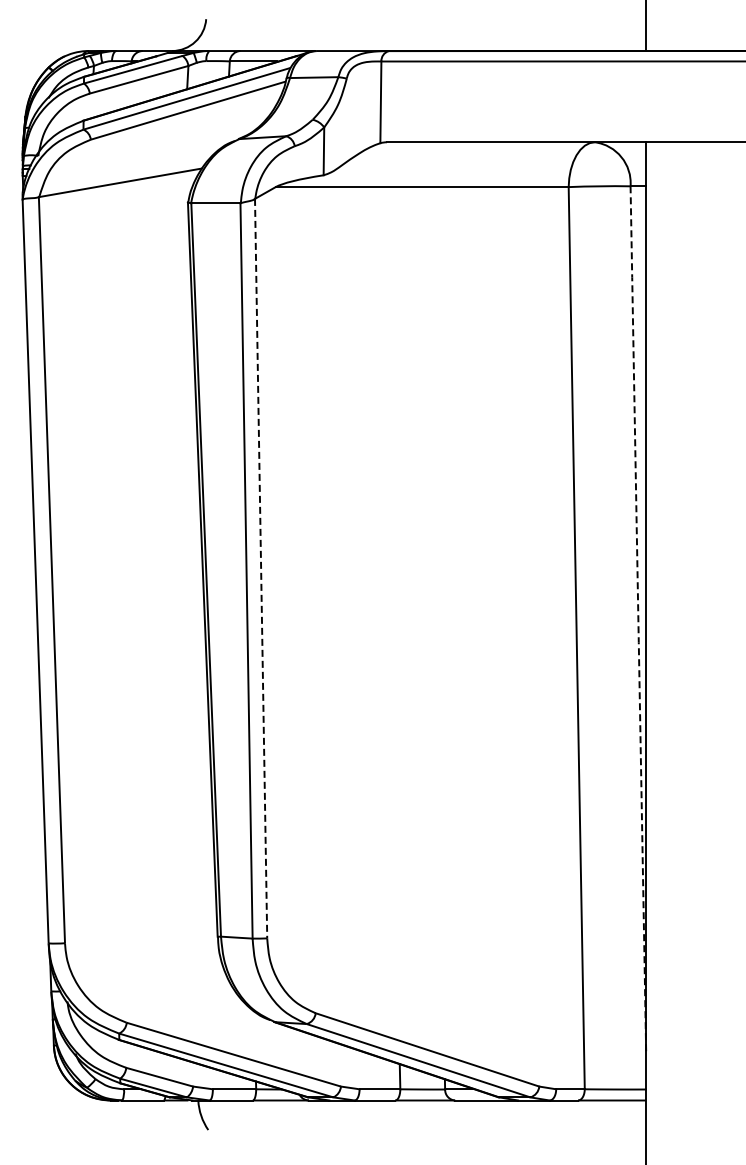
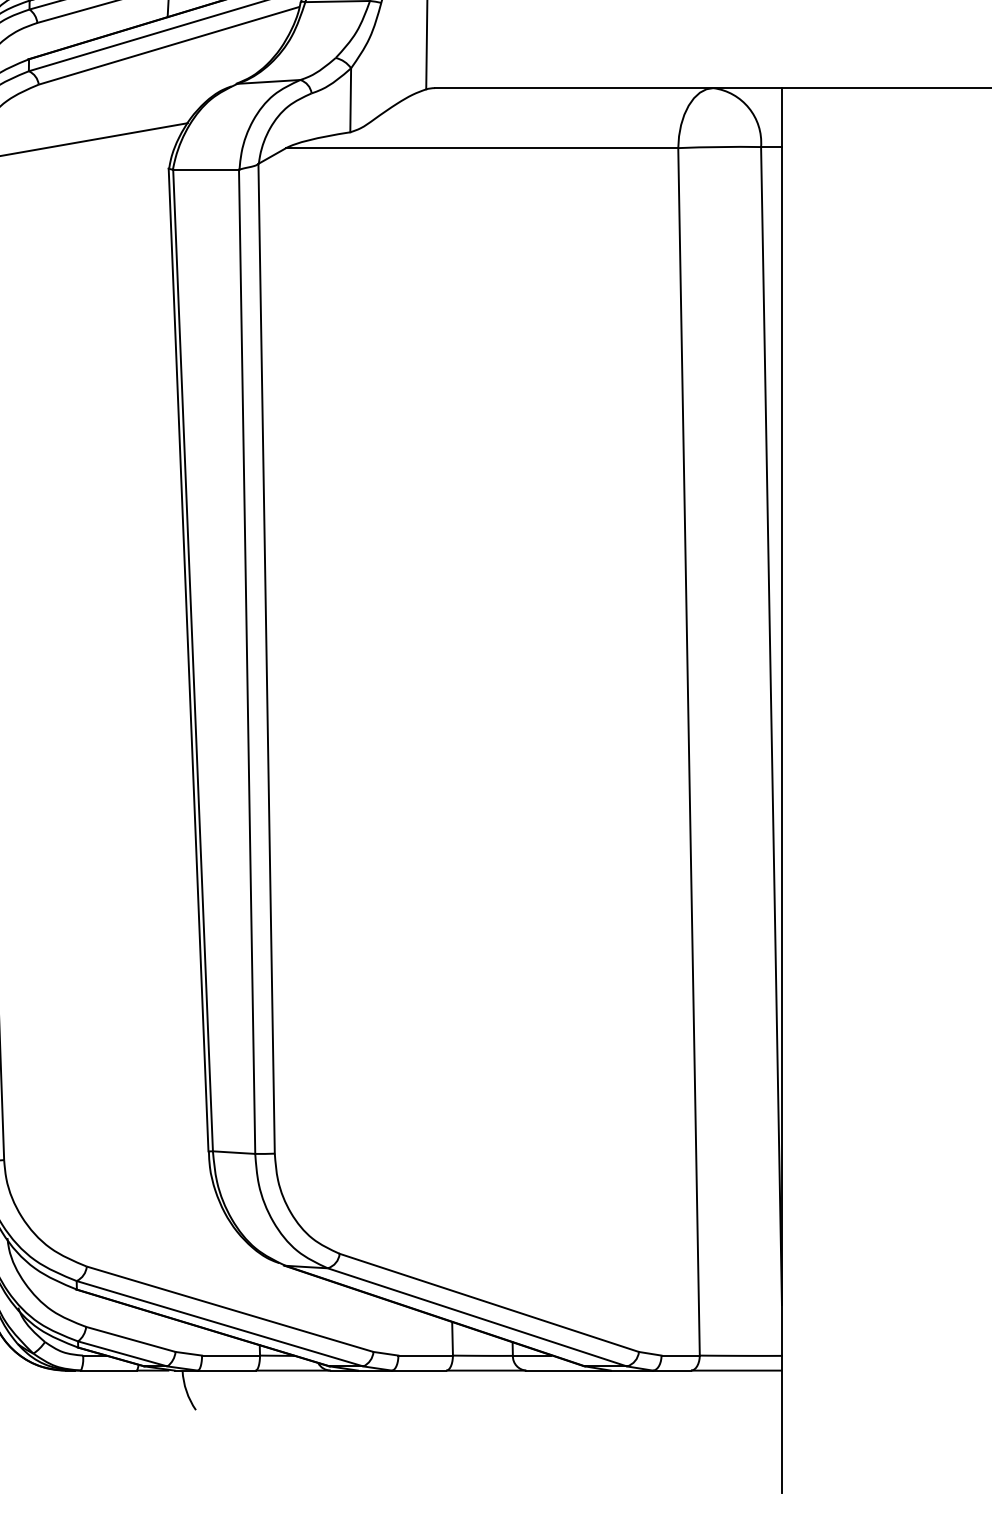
line: (261, 568) -> (267, 658), dashed -> solid
line: (638, 619) -> (771, 726), dashed -> solid

